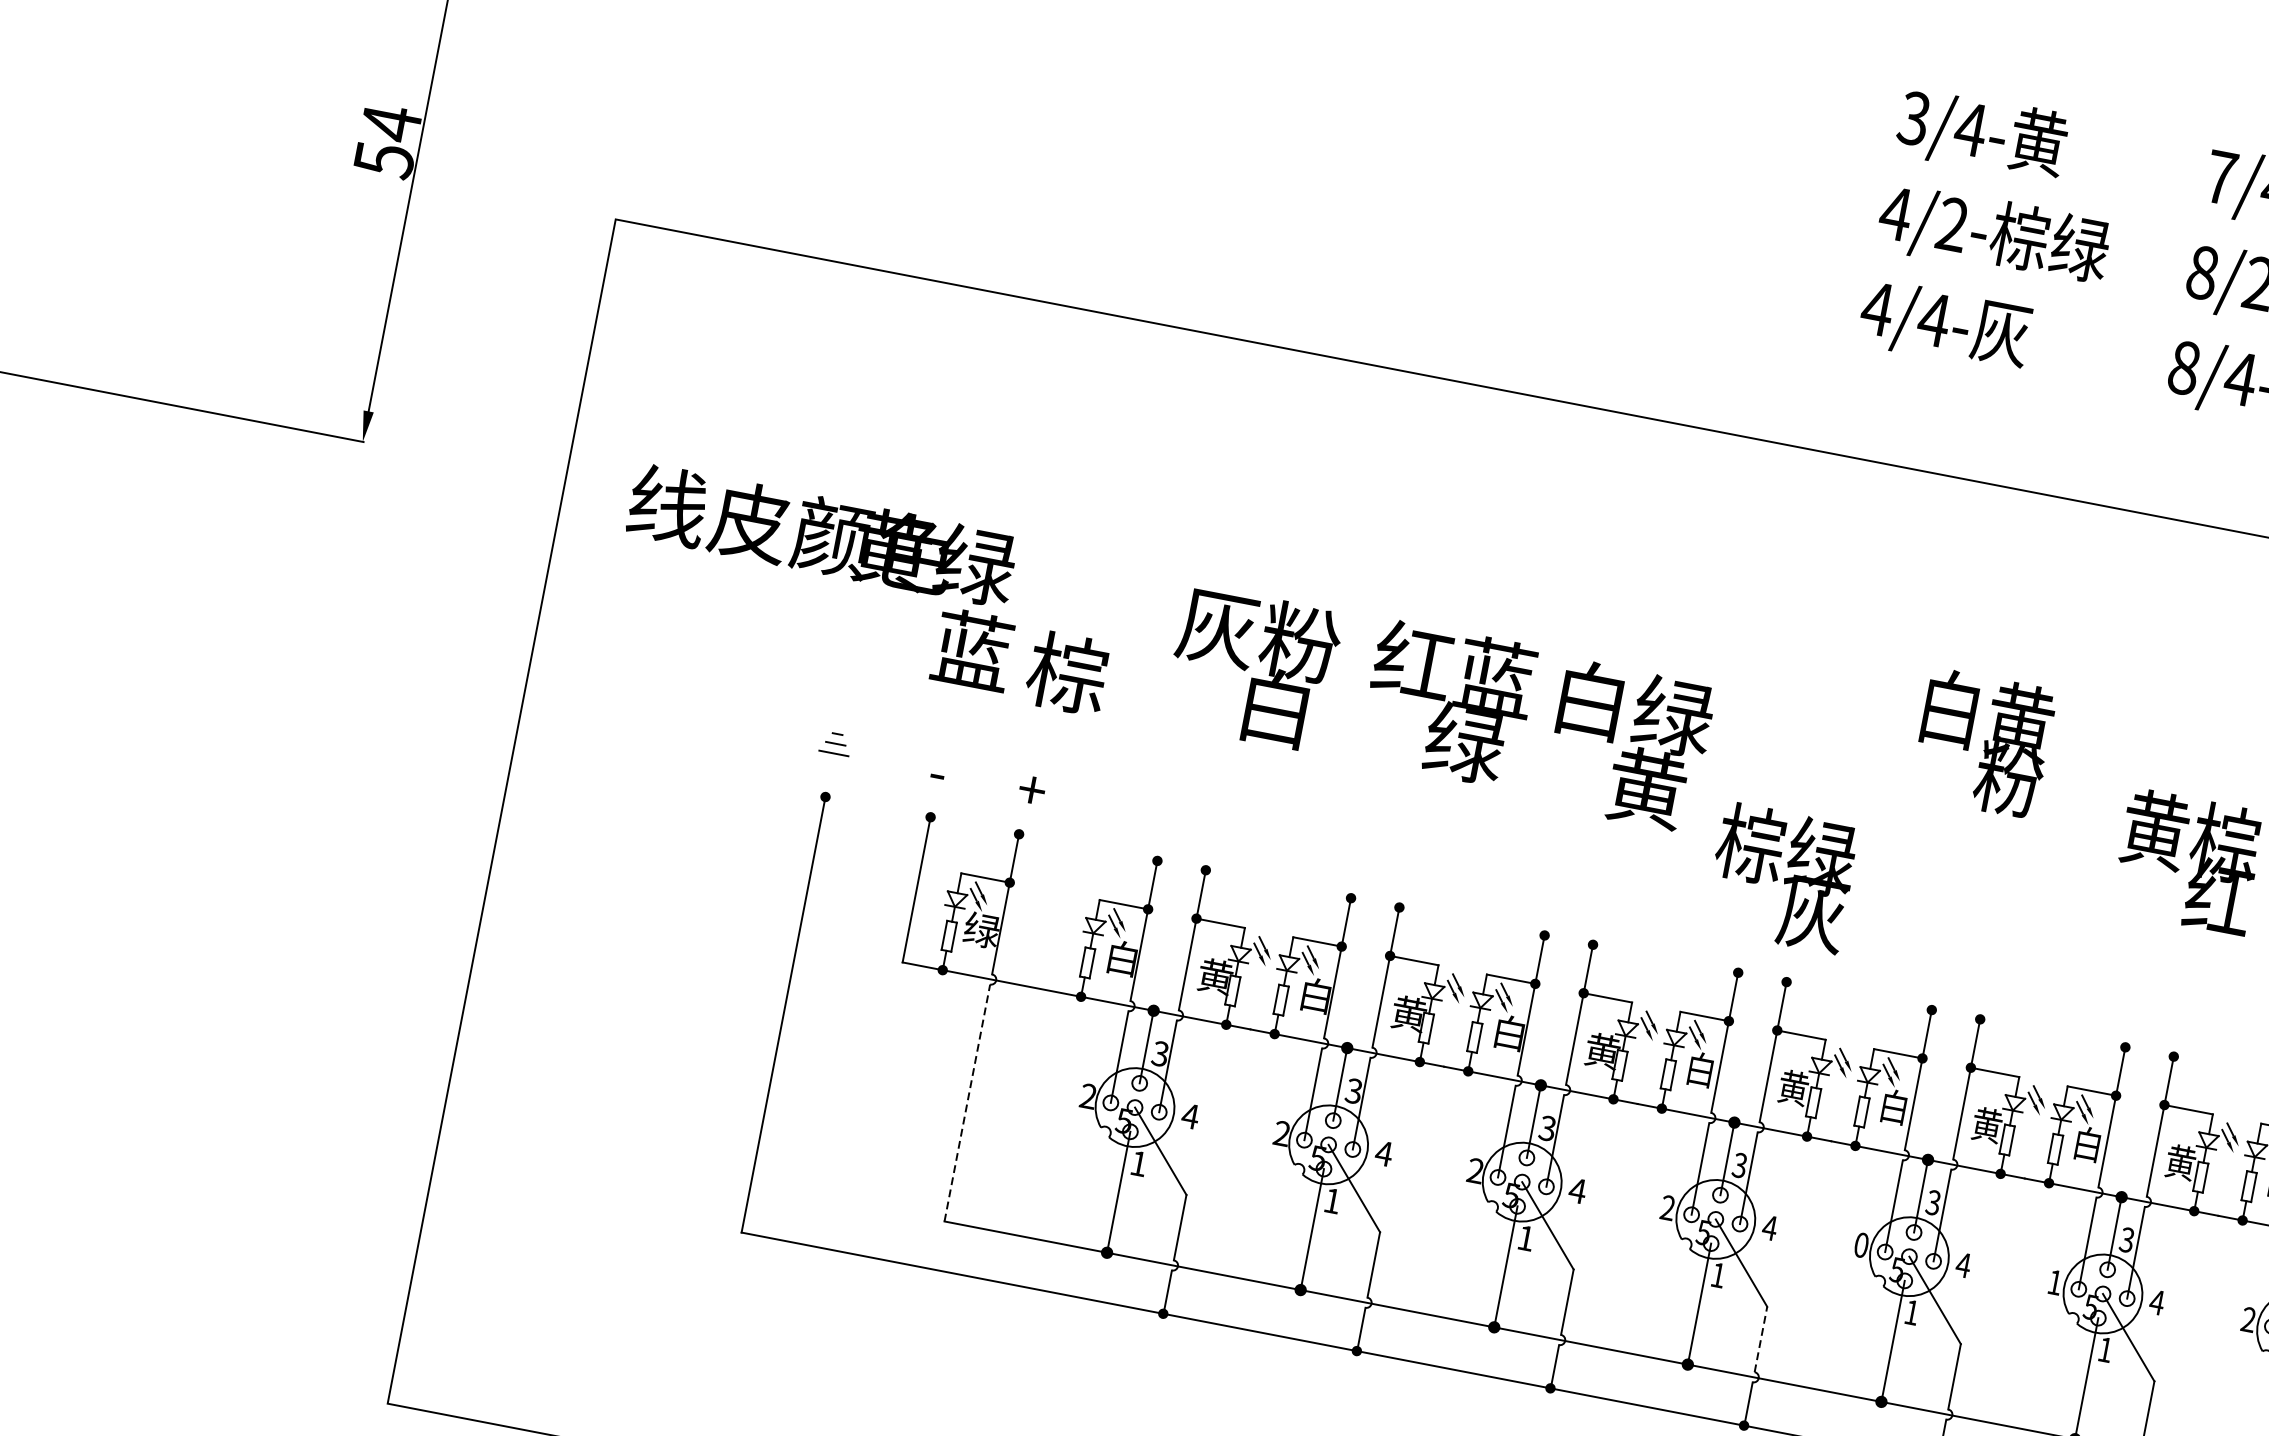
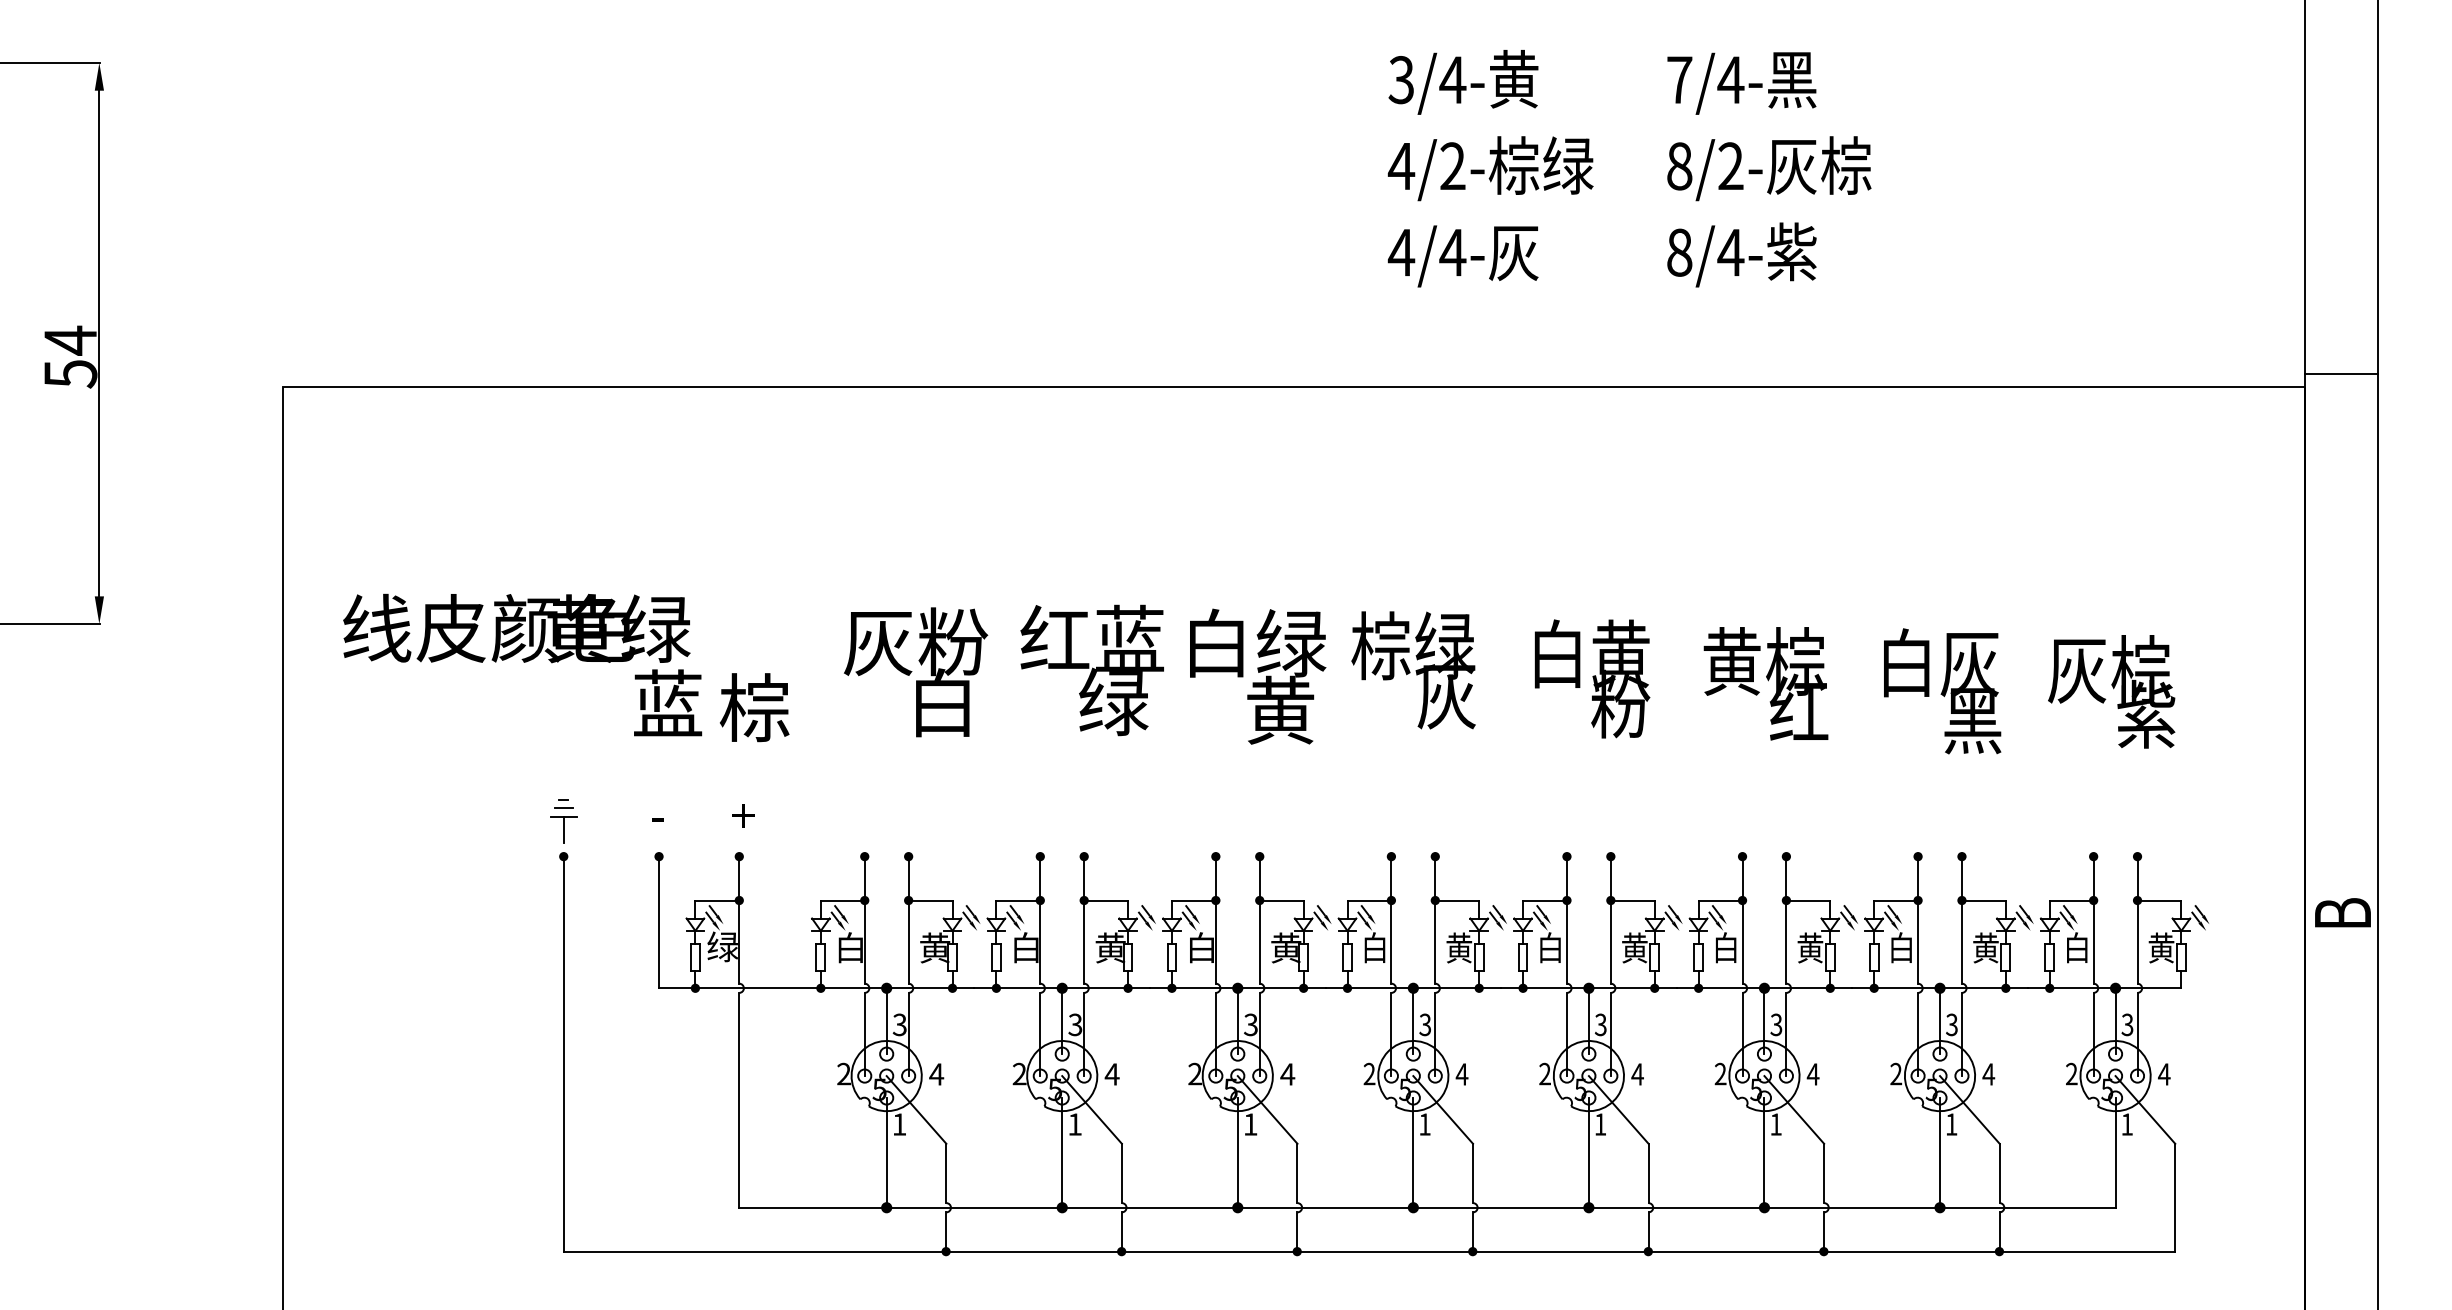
text: (1983, 743) -> (1592, 678), moved
line: (831, 767) -> (563, 829), added
text: (1781, 878) -> (1413, 670), moved
line: (967, 1102) -> (739, 1099), dashed -> solid
text: (1860, 1245) -> (1544, 1074), 0 -> 2
text: (2055, 1281) -> (1720, 1073), 1 -> 2
line: (1761, 1339) -> (1473, 1173), dashed -> solid

